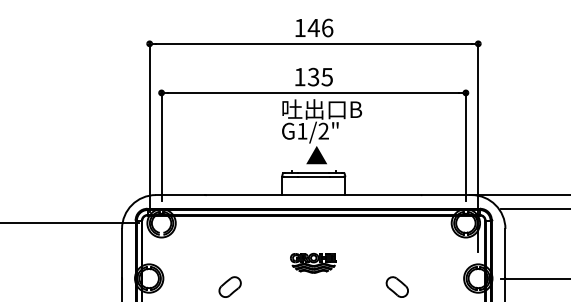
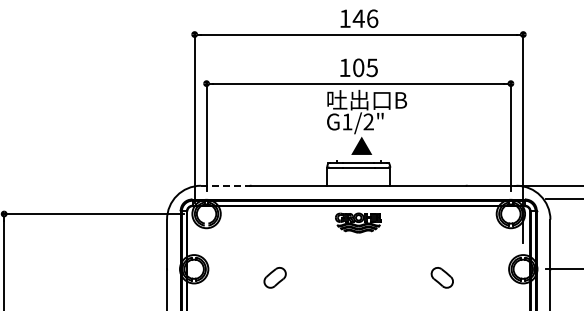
text: (313, 76) -> (358, 67), 135 -> 105
line: (180, 194) -> (225, 185), solid -> dashed
part: (313, 262) -> (358, 222), moved

